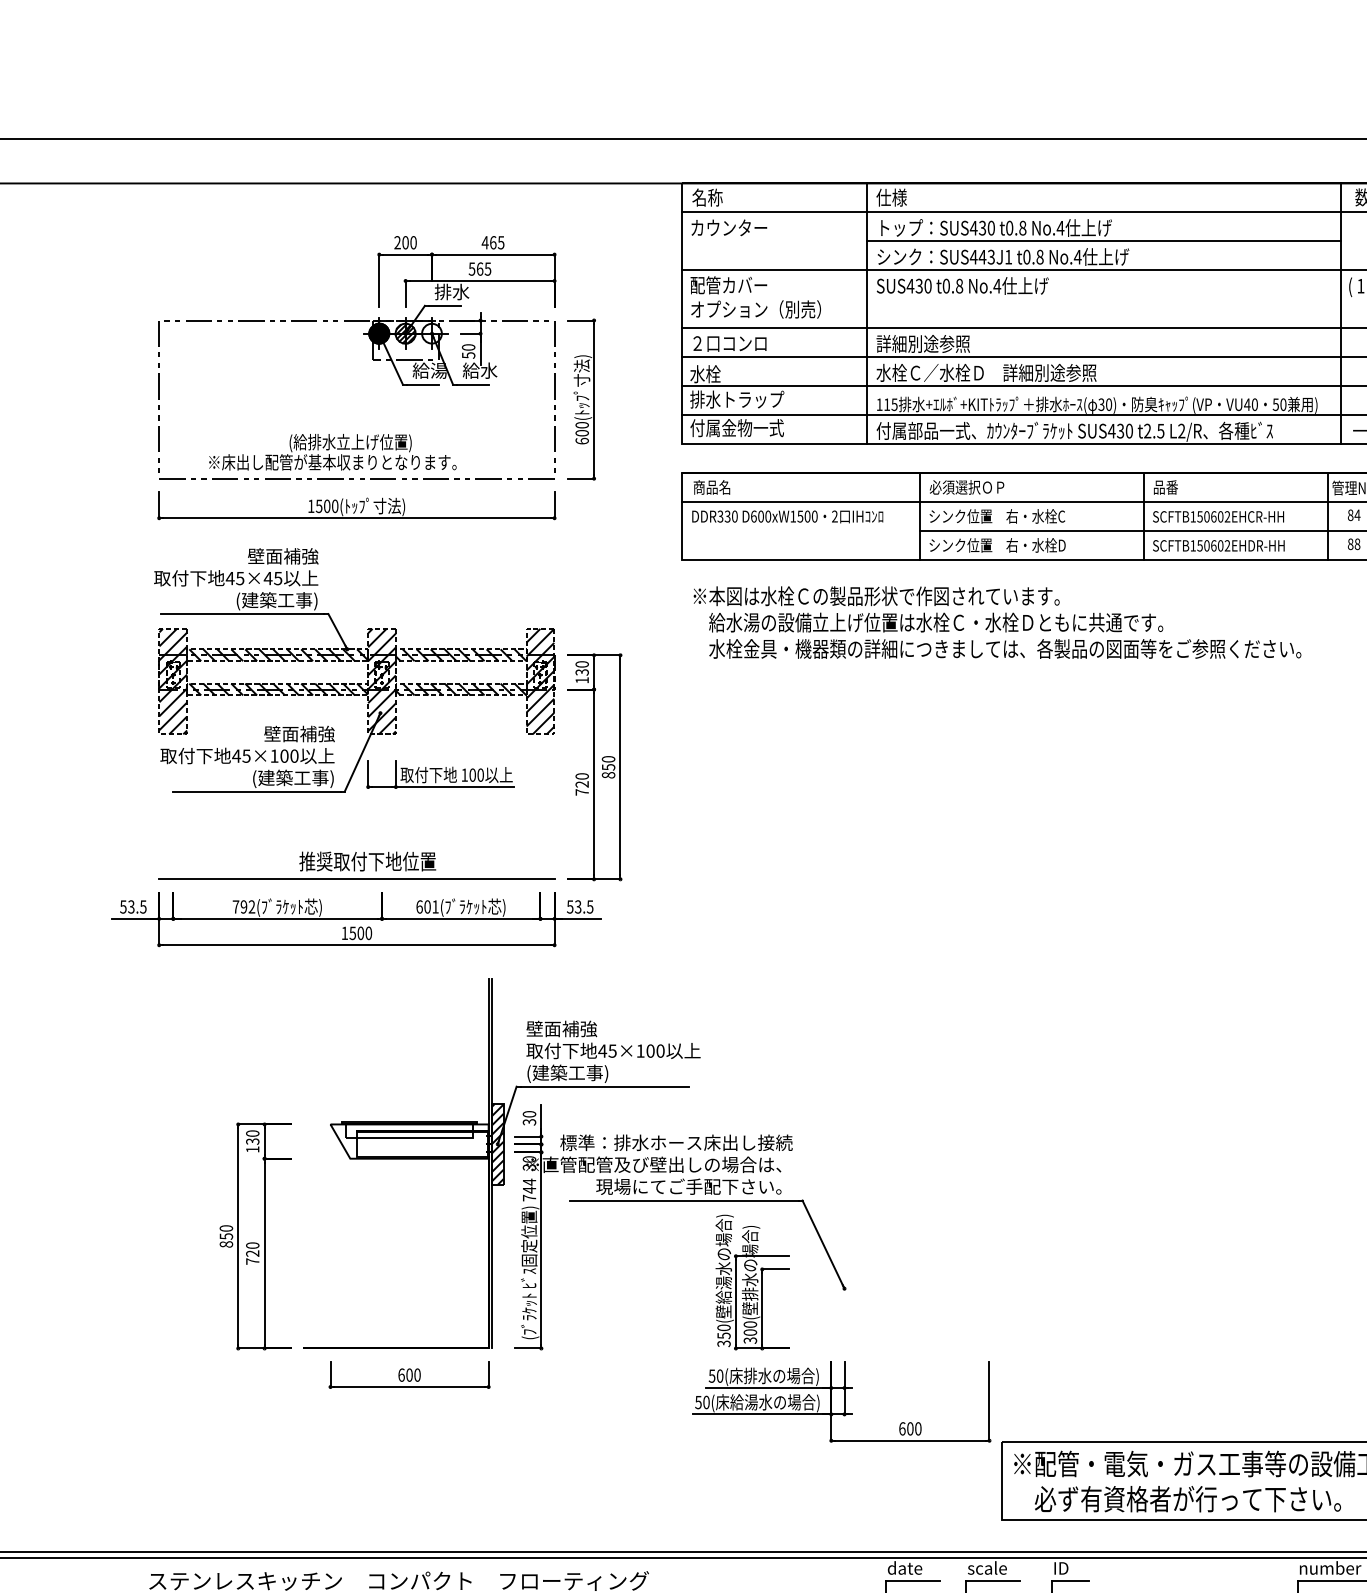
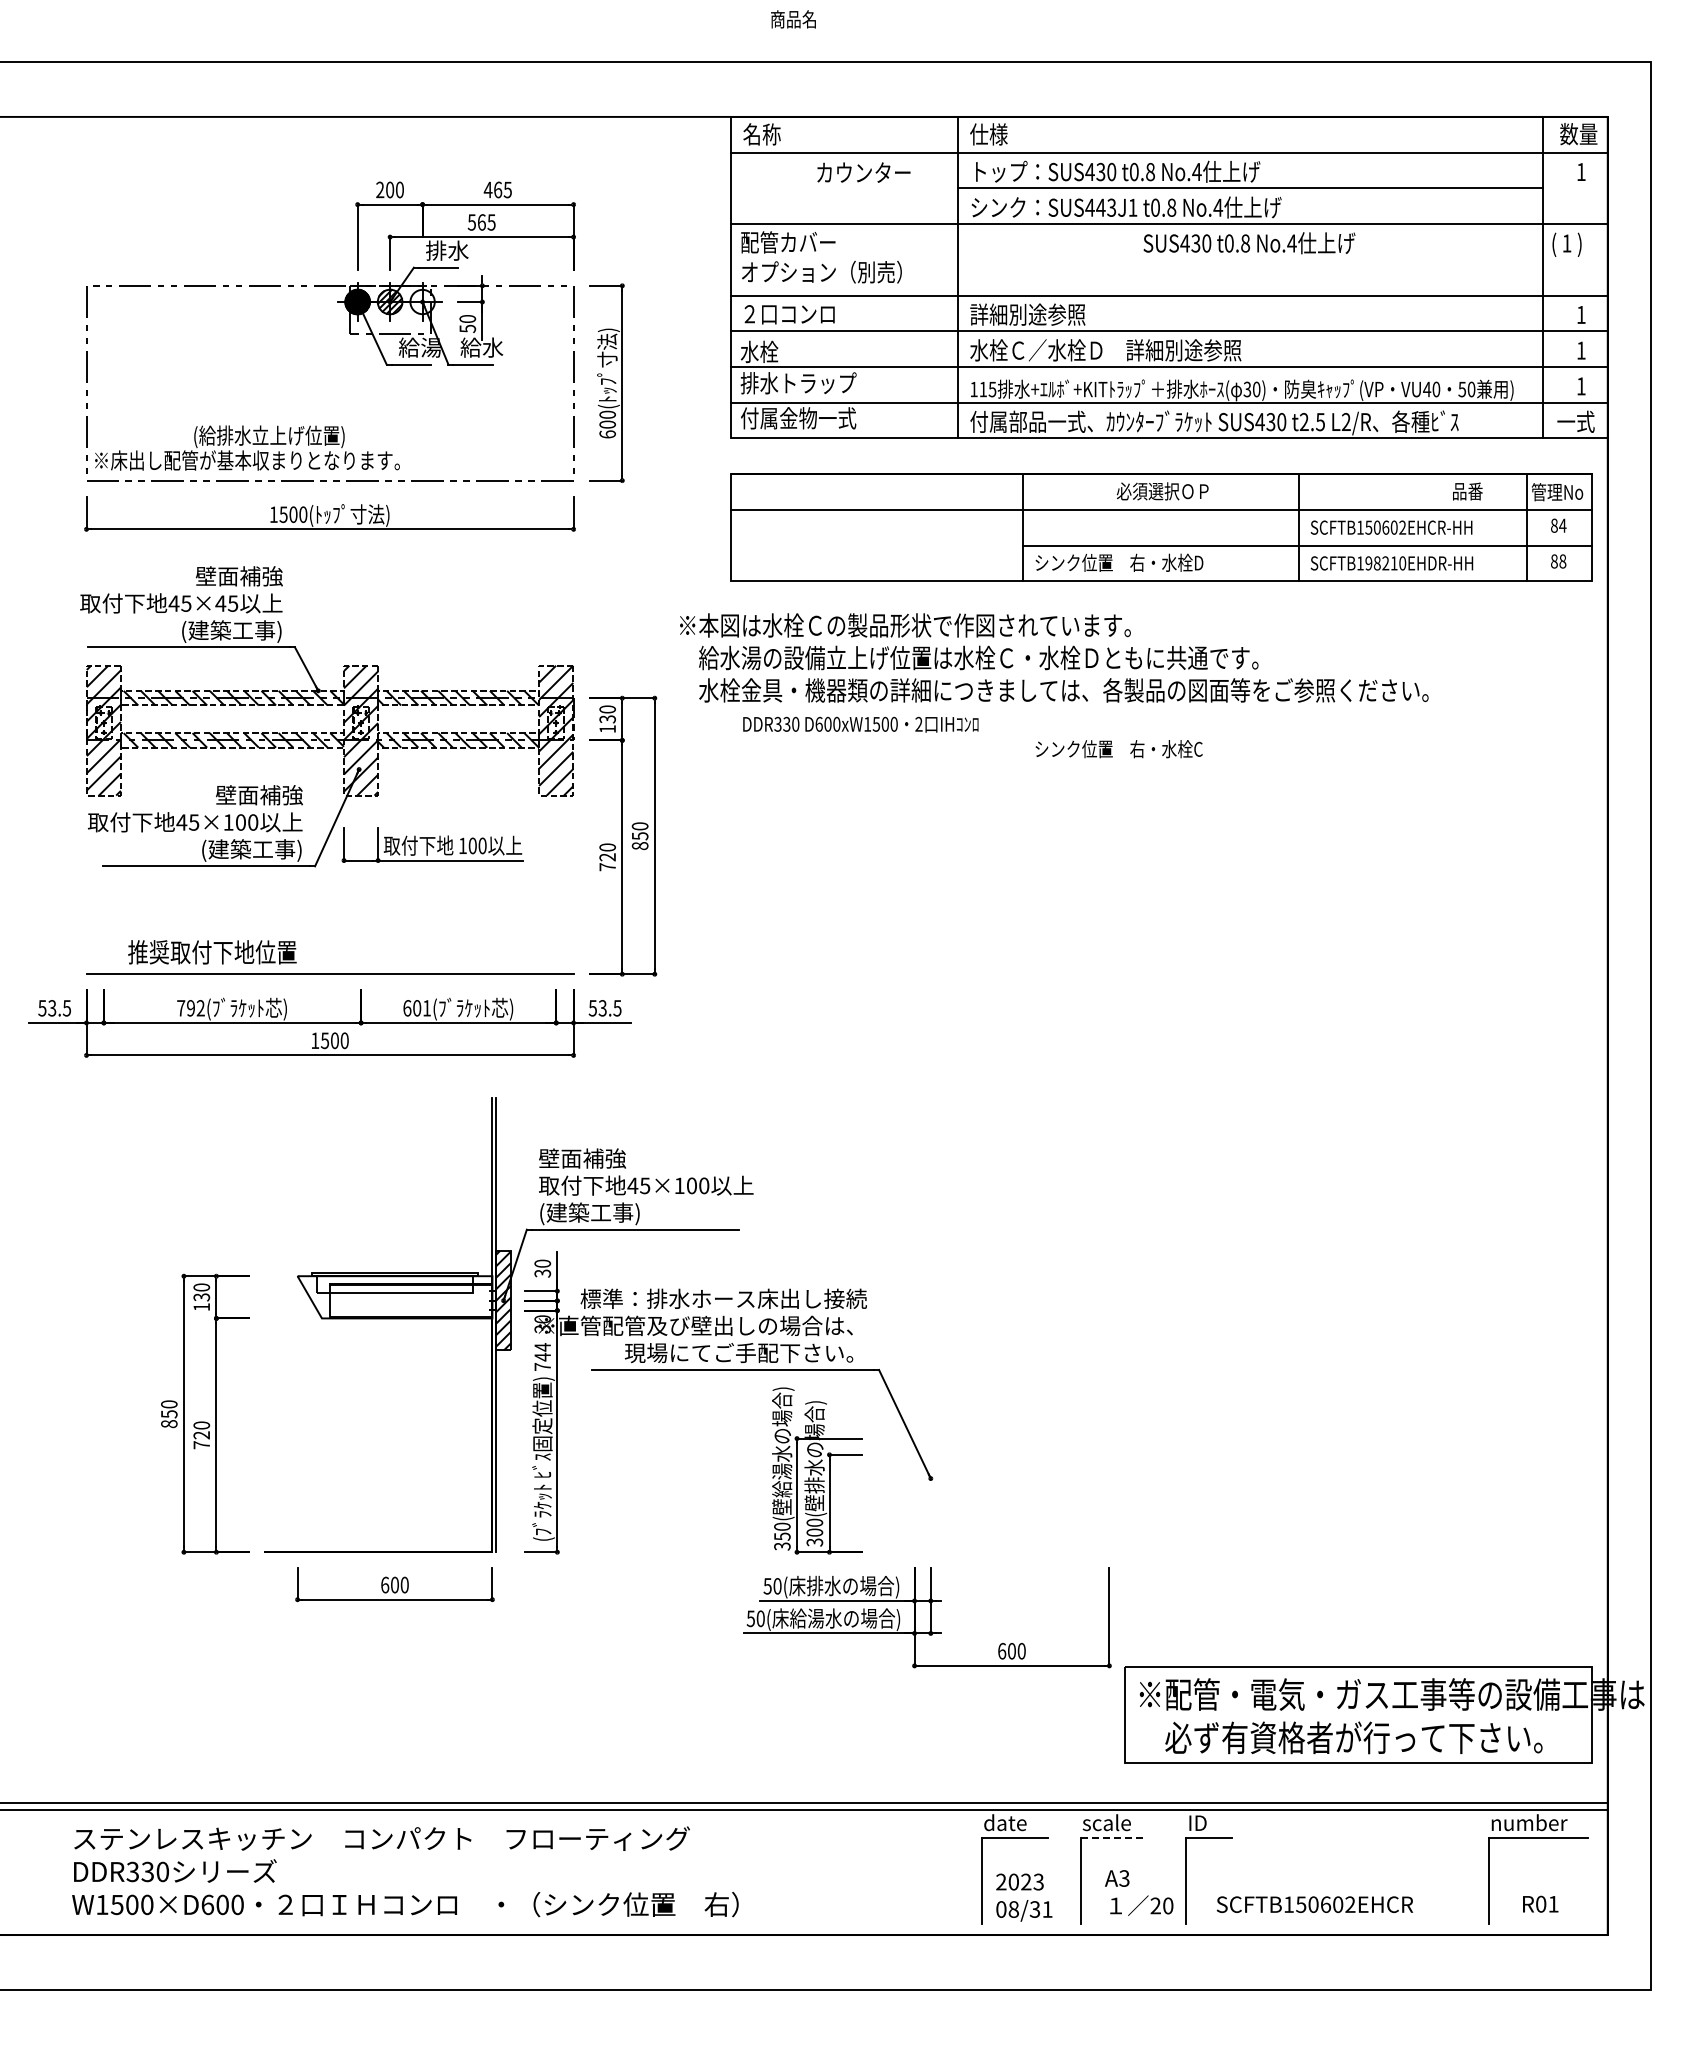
text: (728, 227) -> (863, 172), moved
text: (962, 286) -> (1249, 243), moved
text: (332, 451) -> (247, 447), moved
text: (711, 487) -> (793, 19), moved
text: (966, 487) -> (1162, 491), moved
text: (1165, 487) -> (1467, 491), moved
text: (787, 516) -> (860, 724), moved
text: (996, 516) -> (1118, 749), moved
text: (1213, 545) -> (1385, 563), SCFTB150602EHDR-HH -> SCFTB198210EHDR-HH
text: (997, 622) -> (1054, 657), moved
text: (367, 861) -> (212, 952), moved
line: (992, 1580) -> (1113, 1838), solid -> dashed

